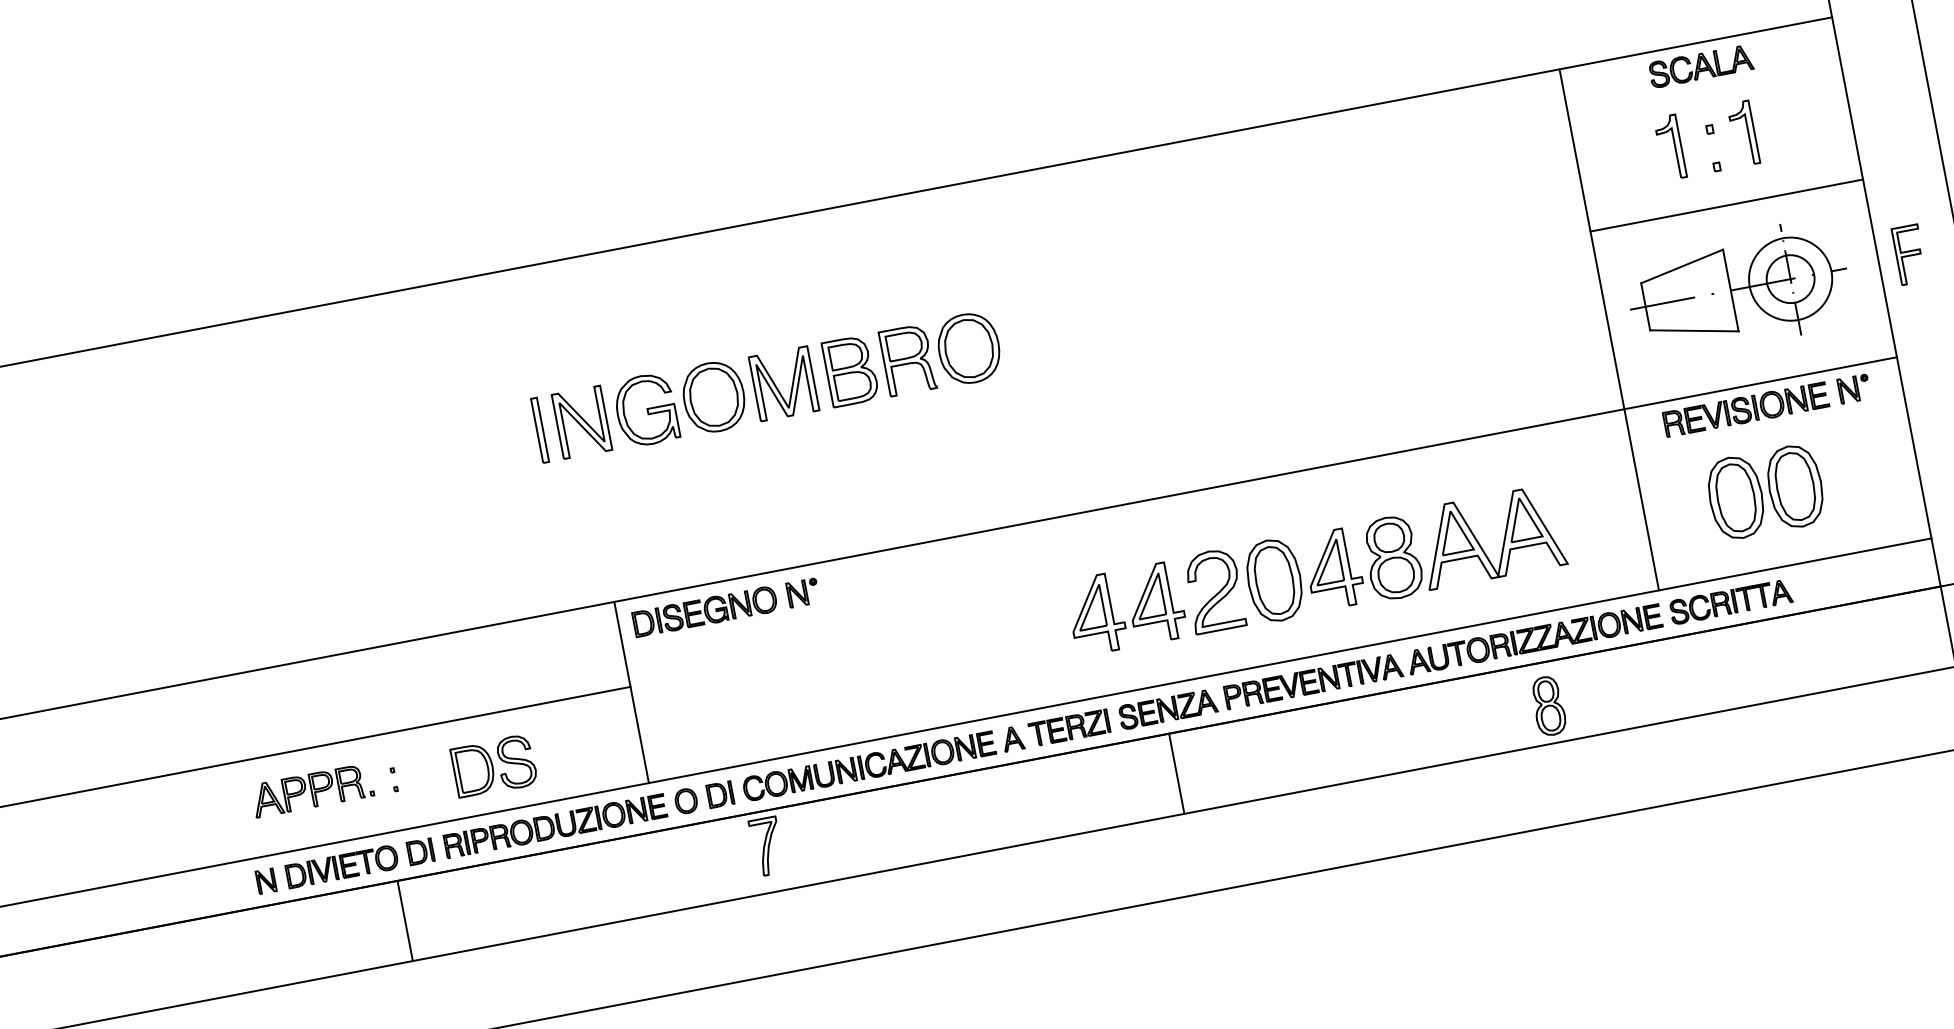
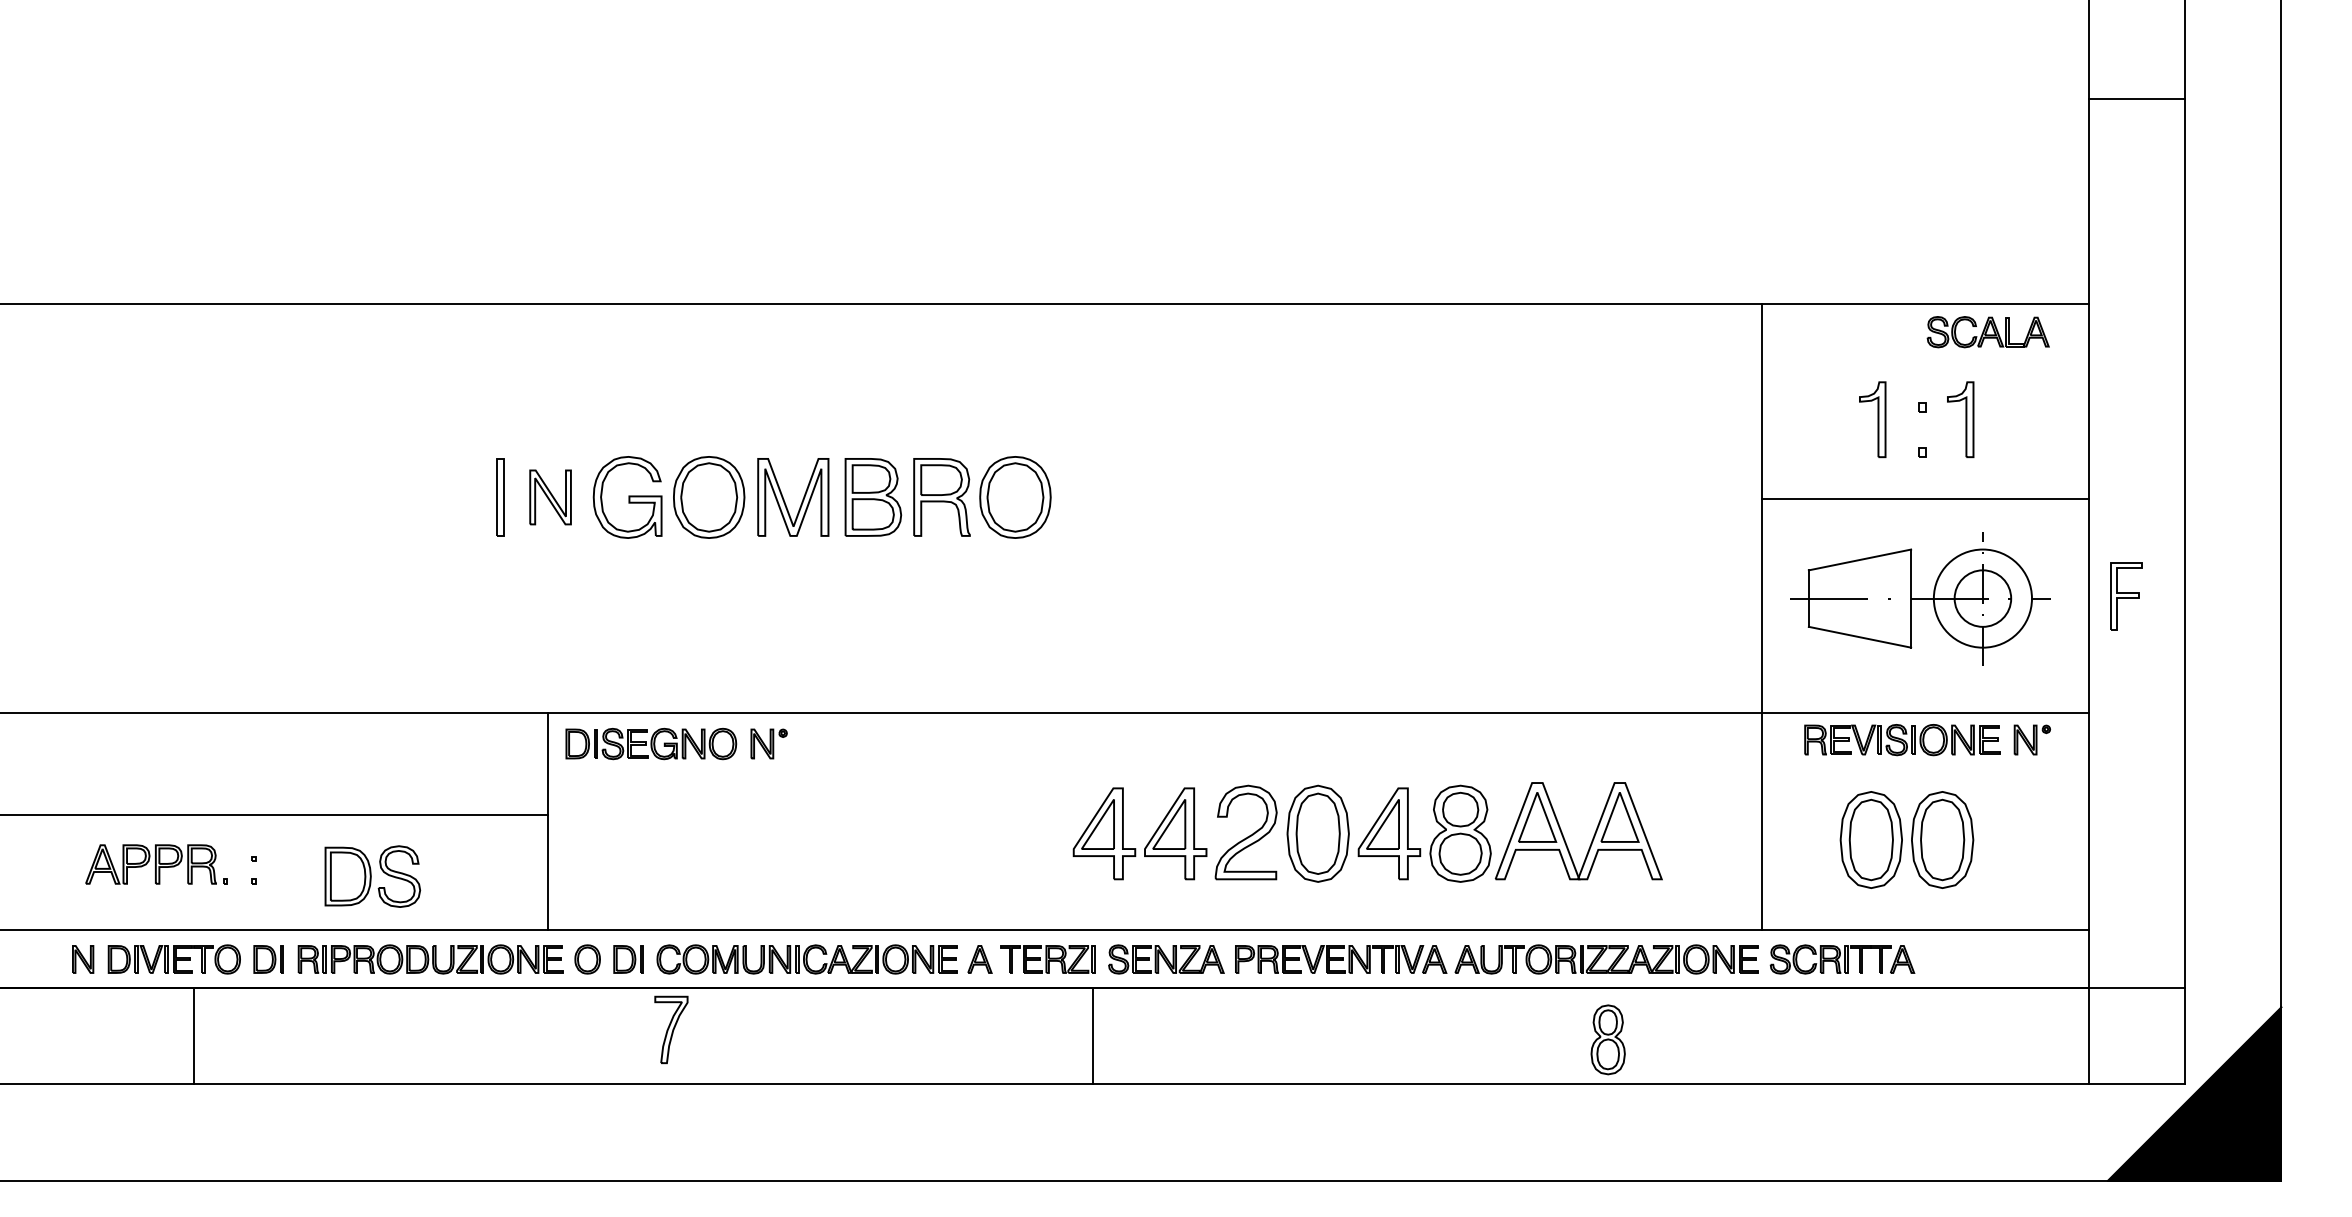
part: (1700, 66) -> (1987, 332), moved
part: (581, 422) -> (550, 497), size x0.7
line: (1177, 774) -> (1093, 1036), moved
line: (405, 921) -> (194, 1036), moved

